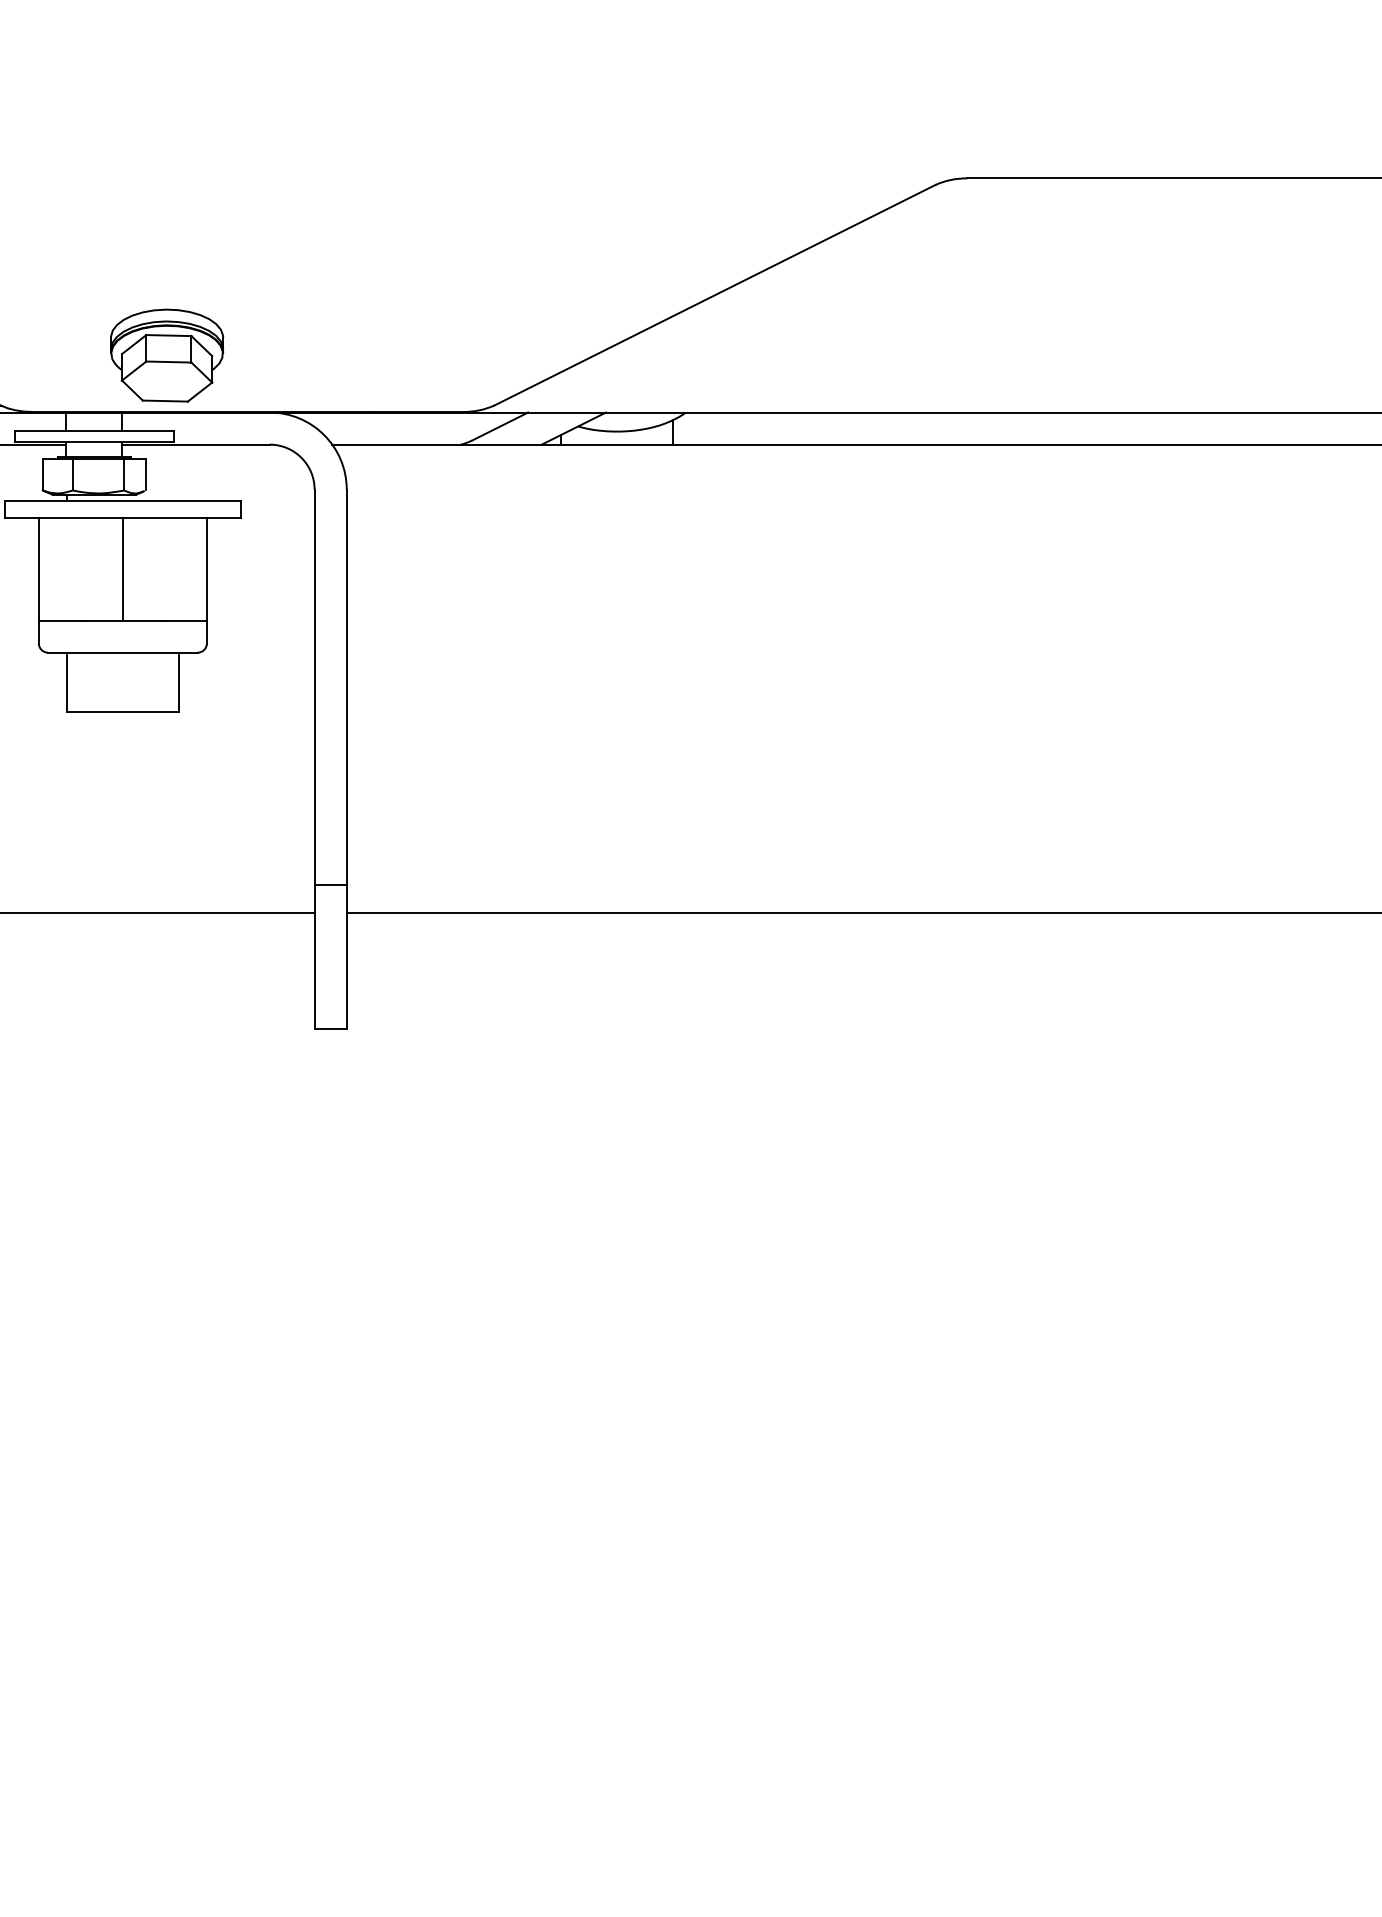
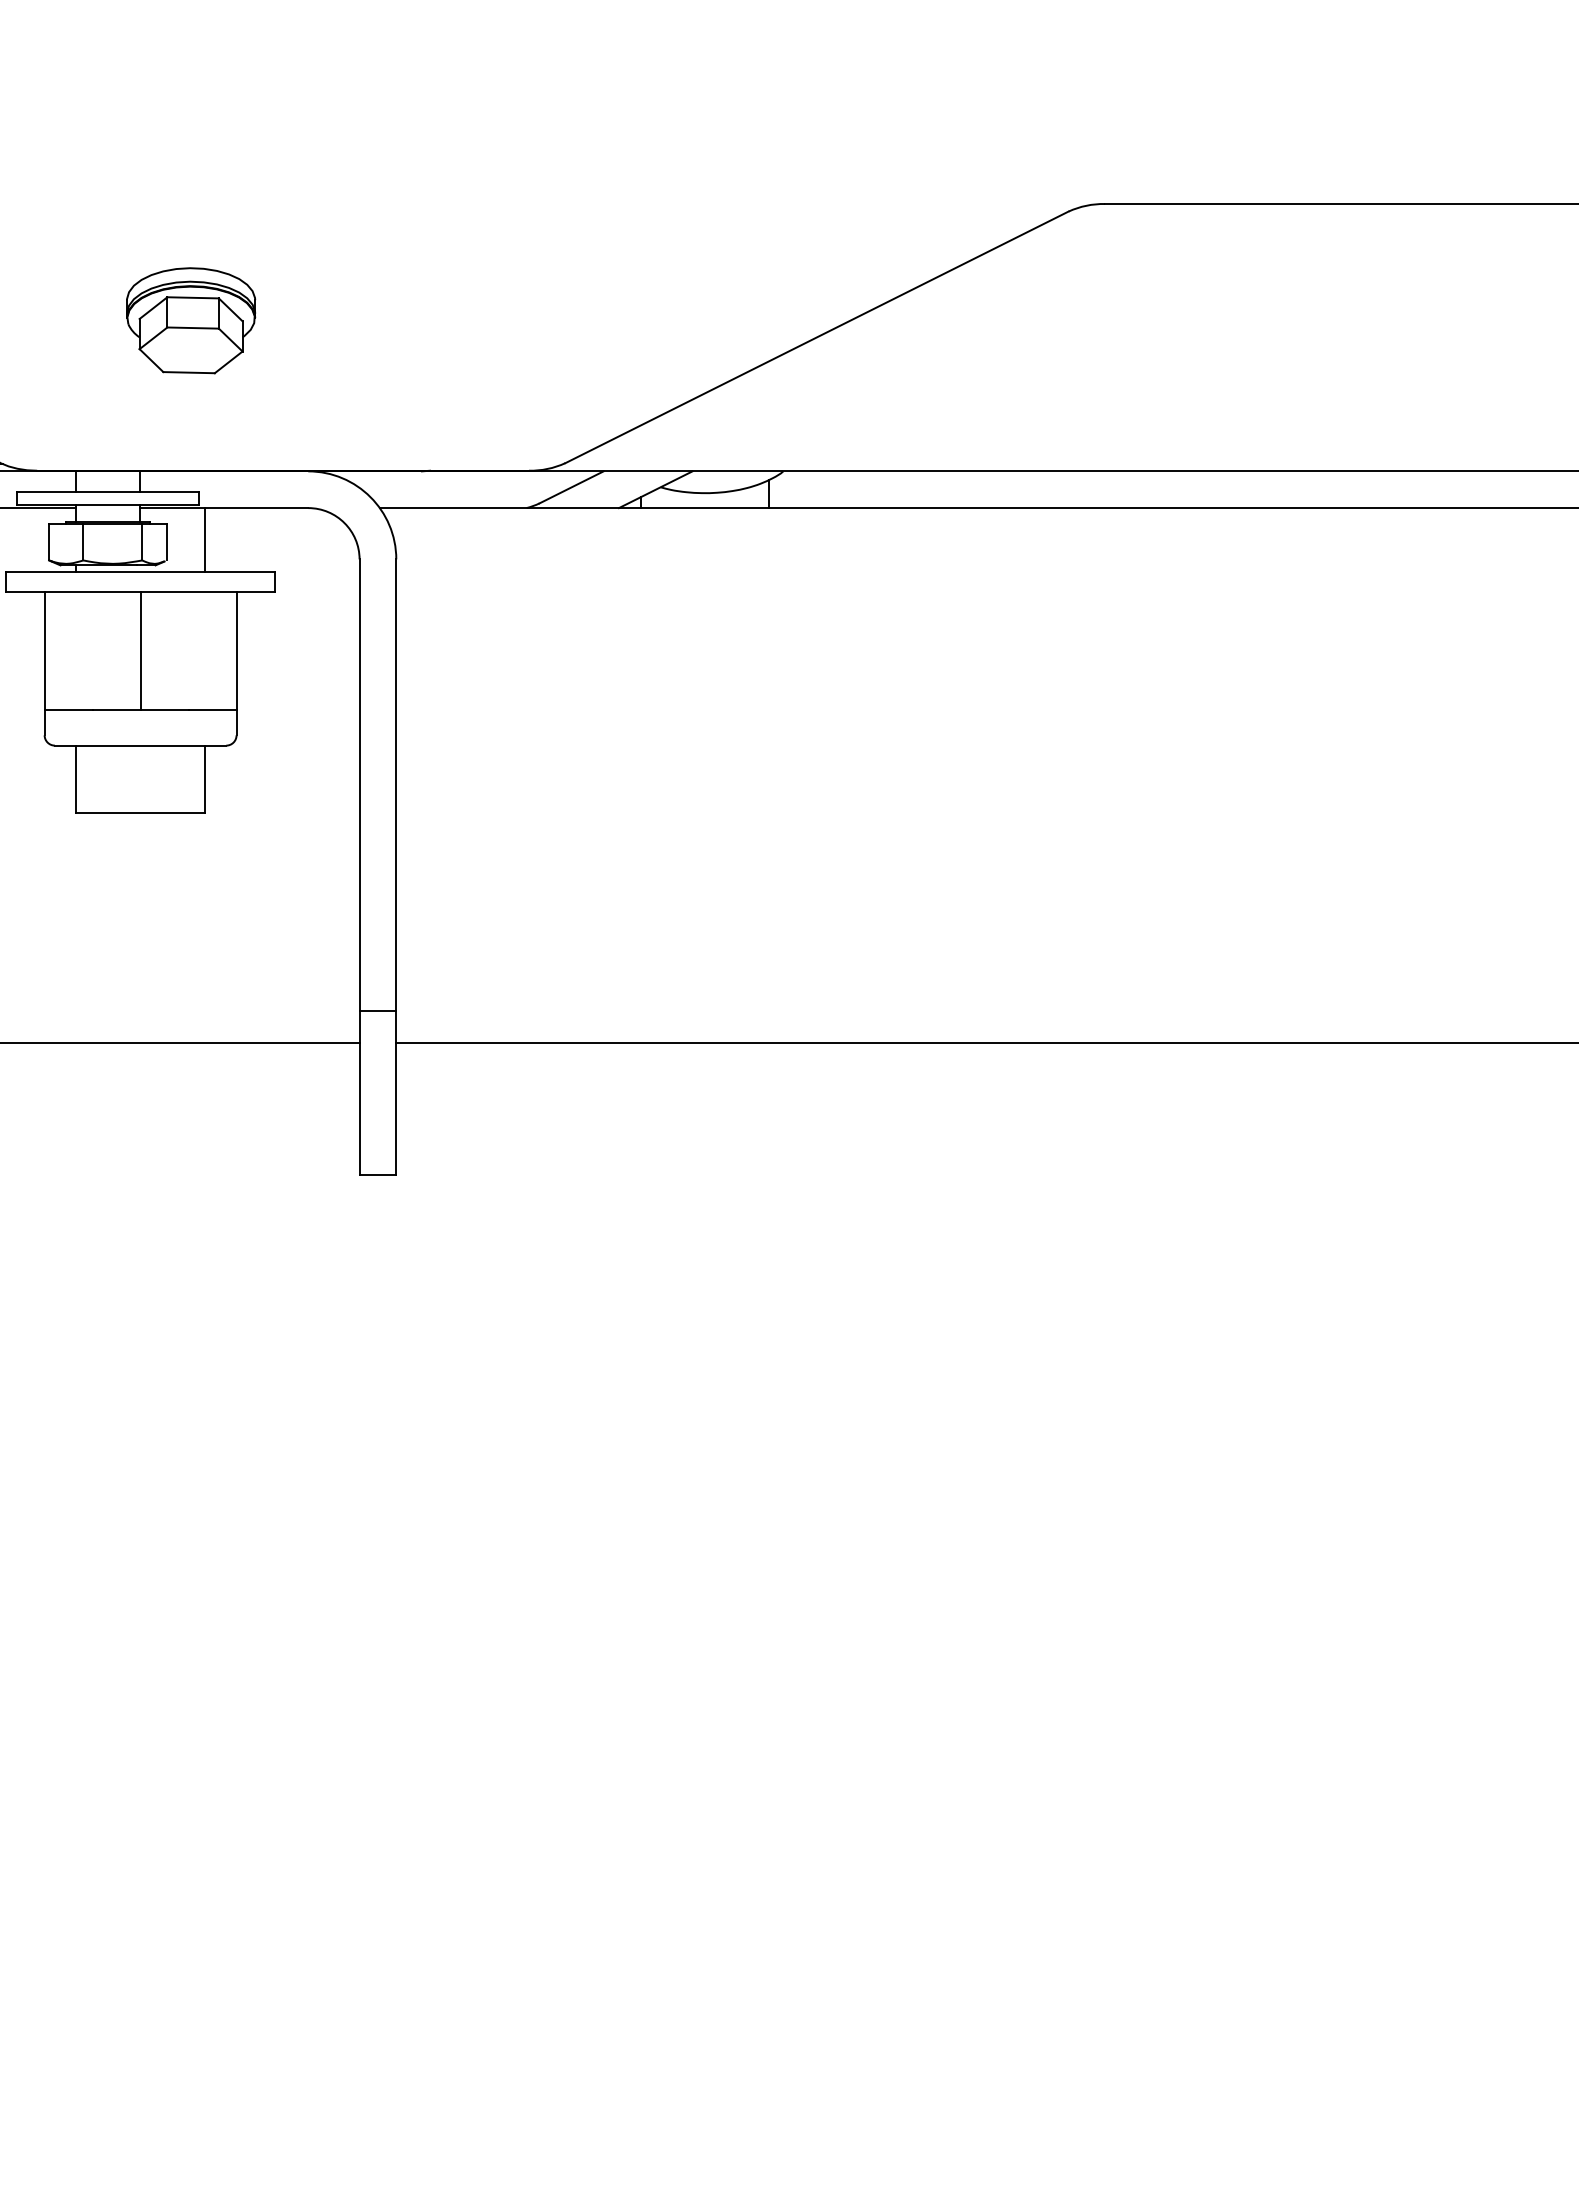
part: (167, 355) -> (191, 320), moved
line: (179, 472) -> (205, 539), added

